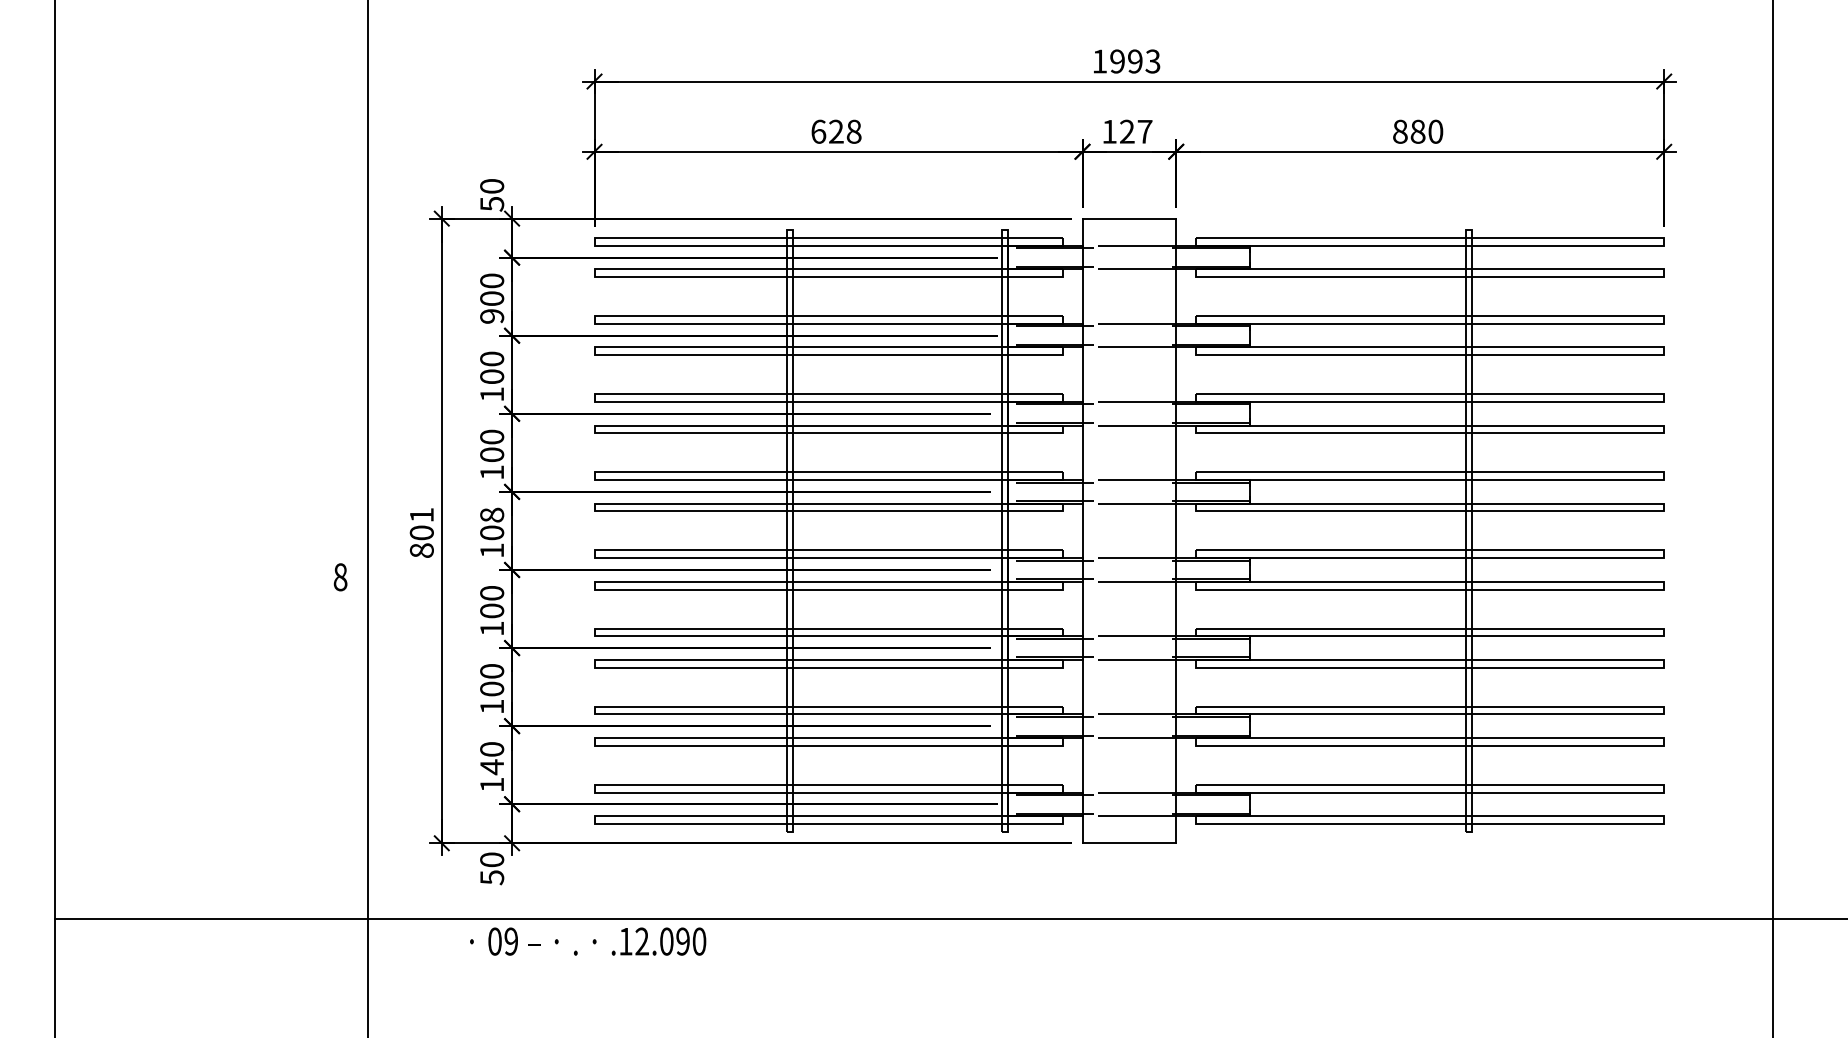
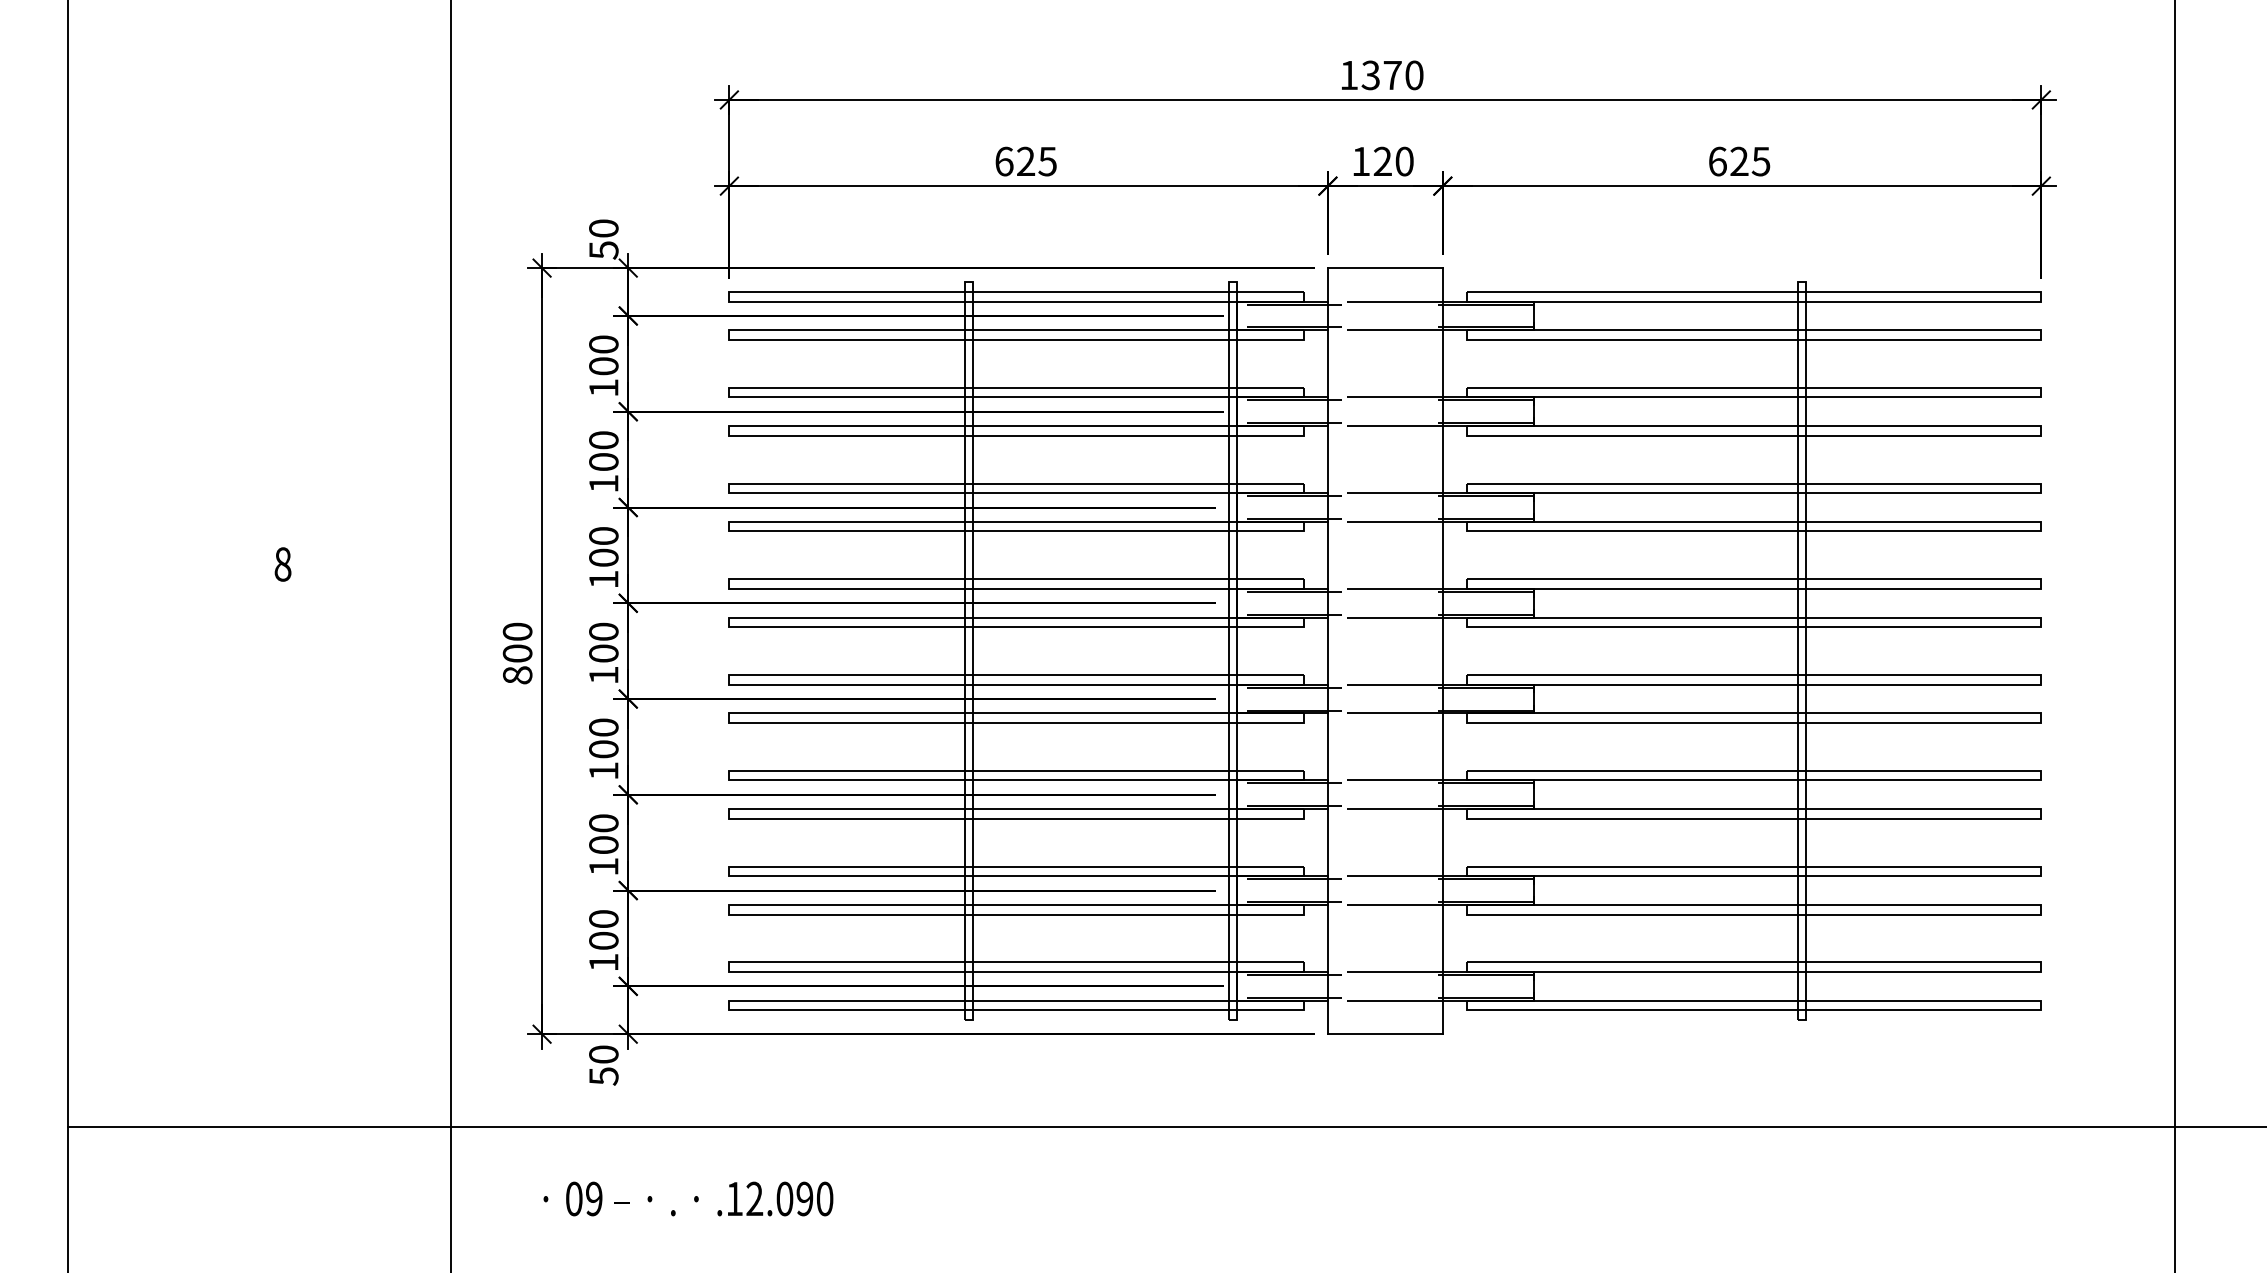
text: (1135, 61) -> (1392, 75), 1993 -> 1370
text: (853, 131) -> (1047, 161), 628 -> 625
text: (1144, 131) -> (1403, 161), 127 -> 120
text: (1418, 131) -> (1740, 161), 880 -> 625
text: (492, 316) -> (604, 388), 900 -> 100
text: (421, 514) -> (517, 630), 801 -> 800
text: (492, 514) -> (604, 630), 108 -> 100
text: (340, 577) -> (282, 564), moved
text: (492, 767) -> (604, 941), 140 -> 100
text: (588, 941) -> (688, 1198), moved

